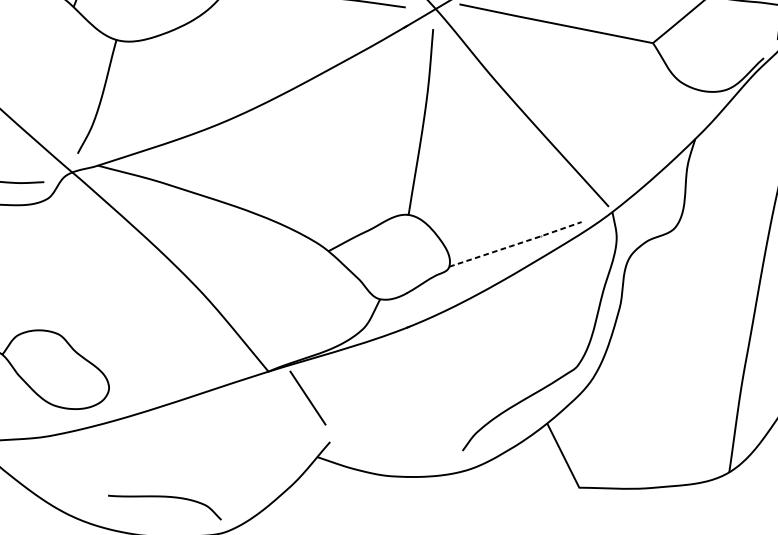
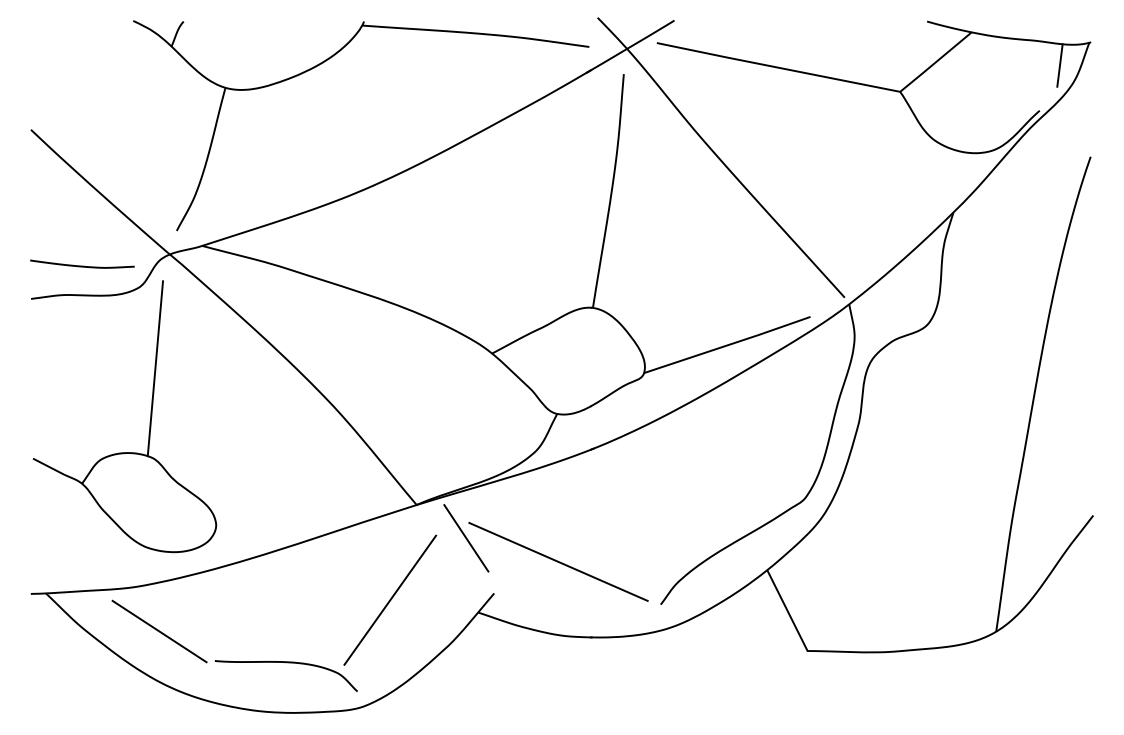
line: (517, 244) -> (729, 344), dashed -> solid
line: (60, 263) -> (155, 368), added
line: (381, 416) -> (558, 561), added
line: (247, 446) -> (390, 599), added
line: (64, 472) -> (159, 631), added

